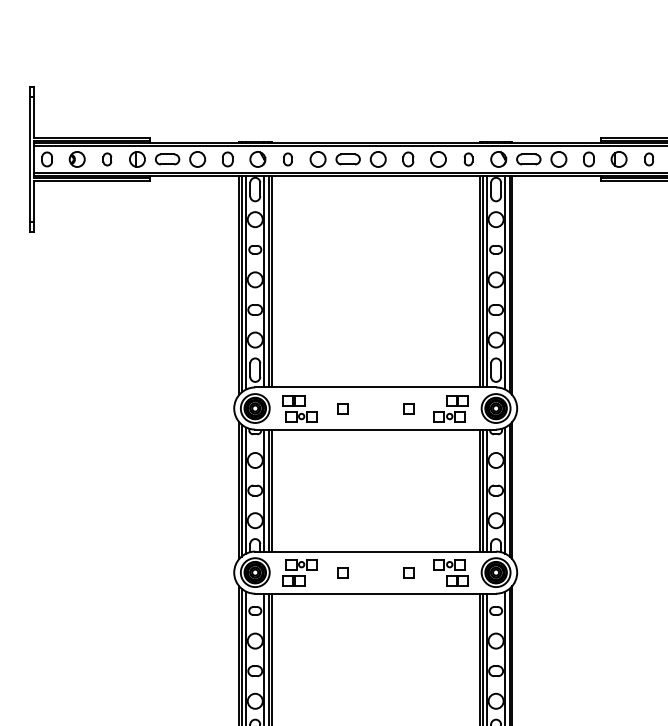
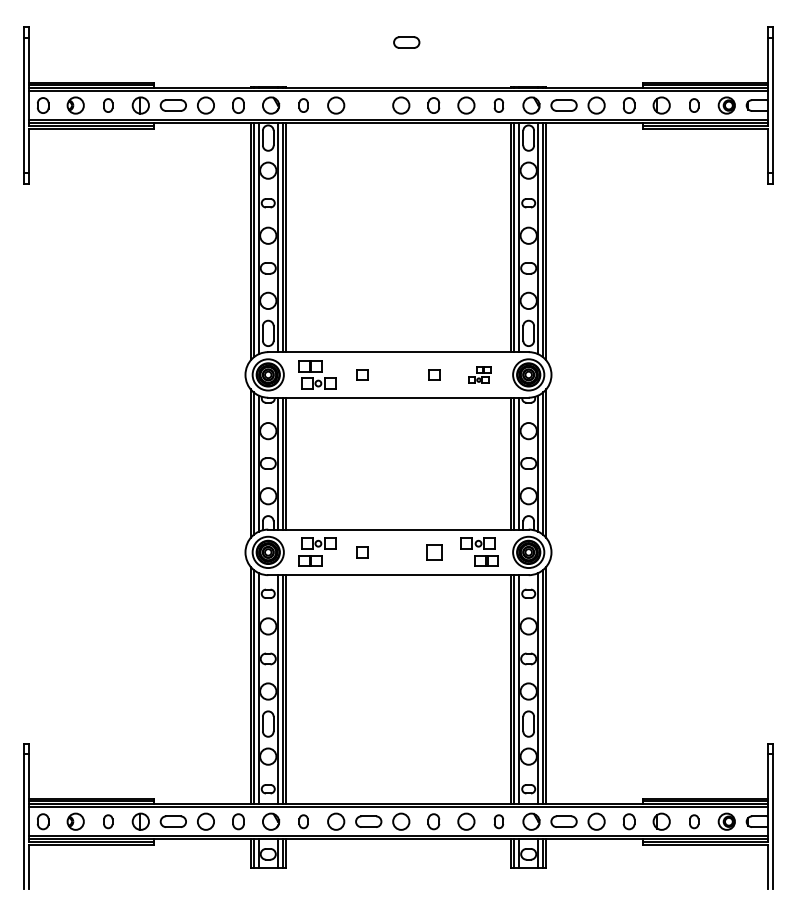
part: (347, 159) -> (406, 42), moved
part: (450, 408) -> (479, 374), size x0.6
part: (408, 572) -> (434, 552), size x1.4

